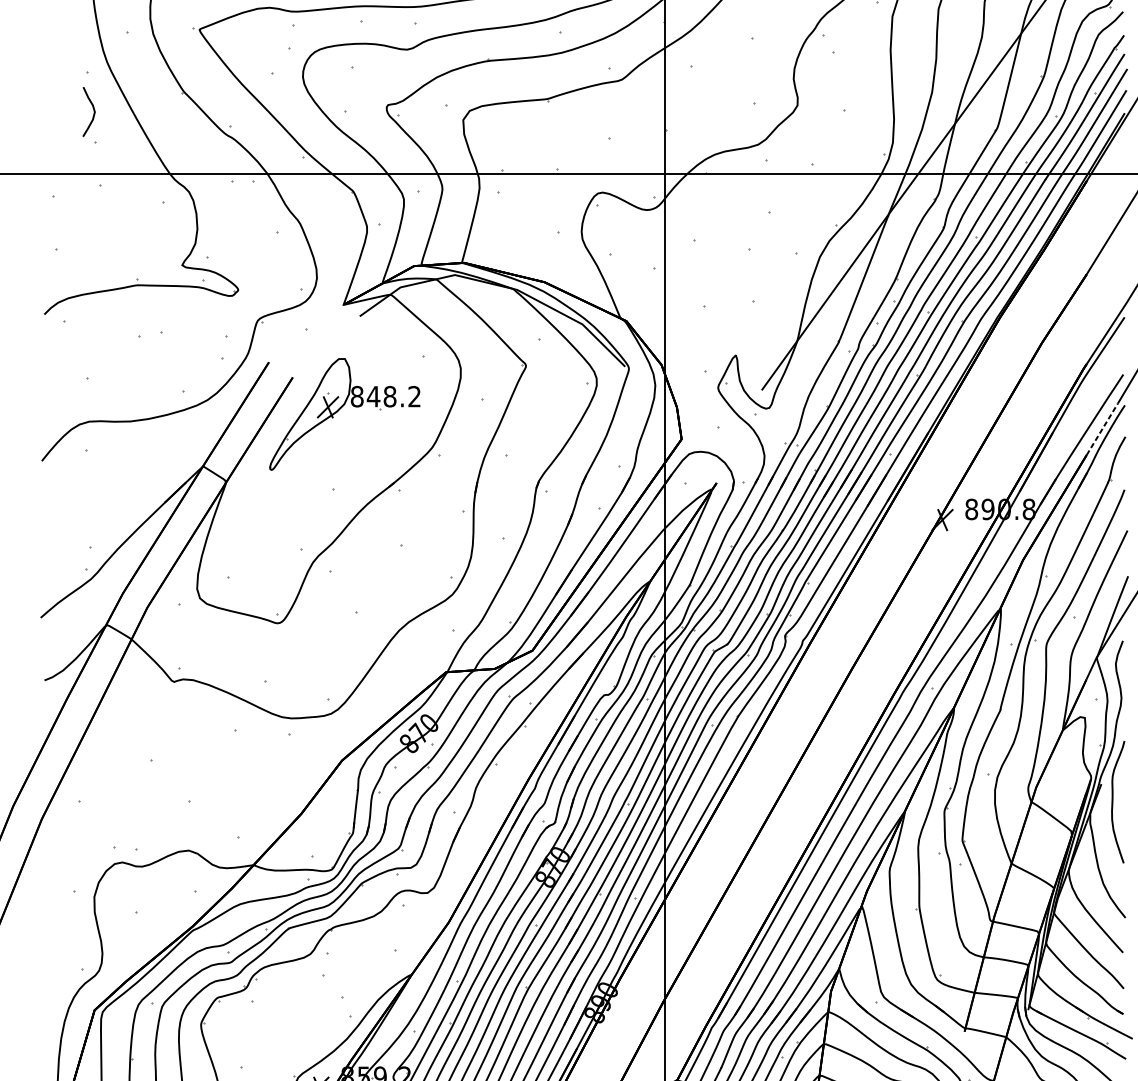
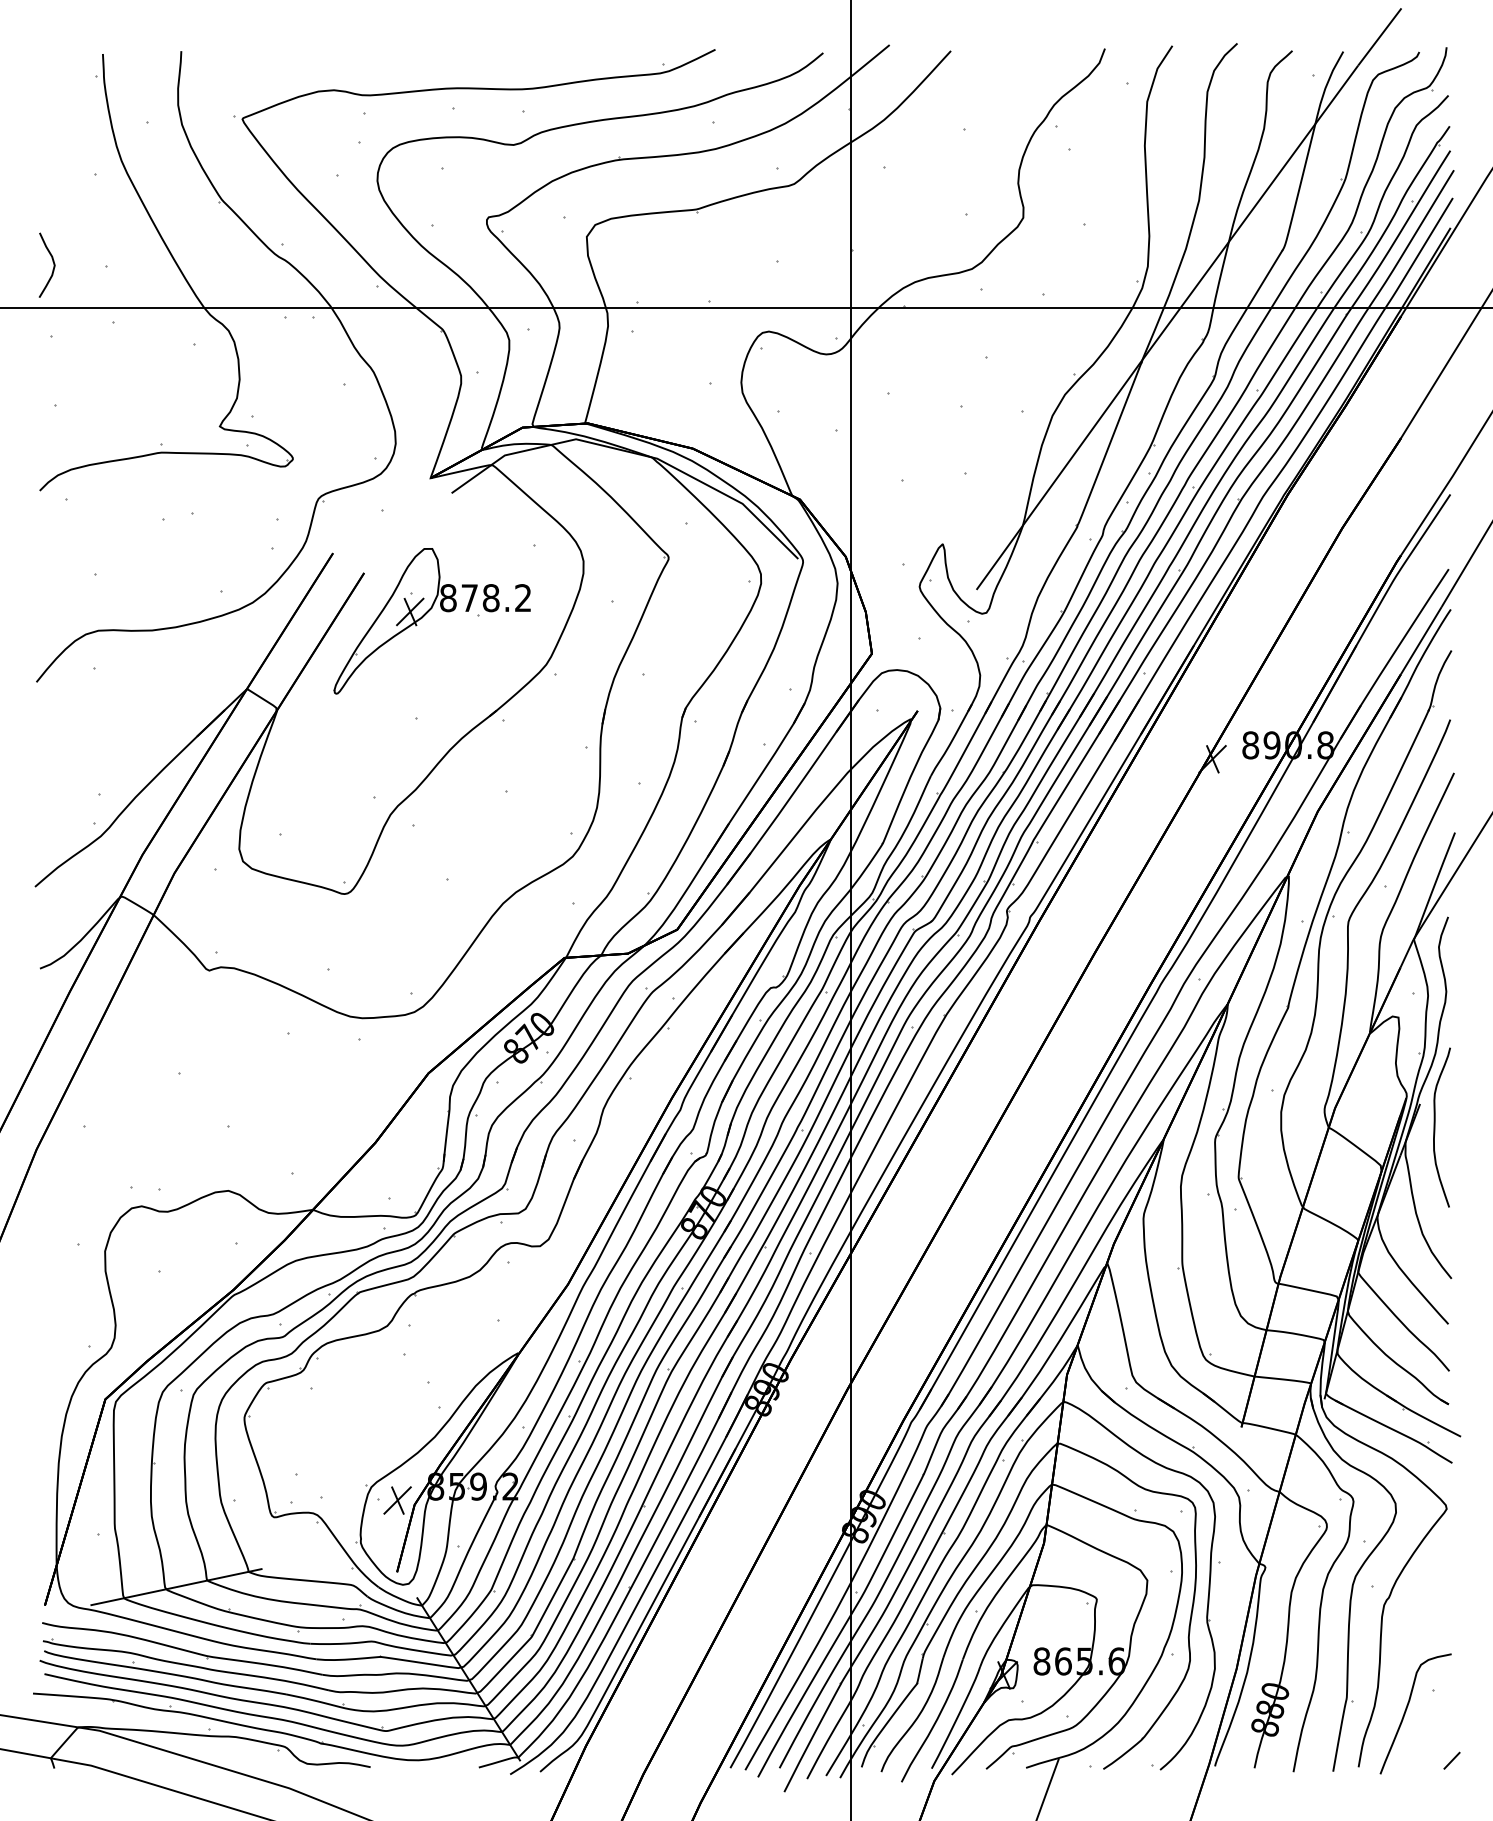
curve: (93, 109) -> (52, 261), moved
text: (373, 396) -> (469, 597), 848.2 -> 878.2
line: (1102, 429) -> (1421, 640), dashed -> solid

